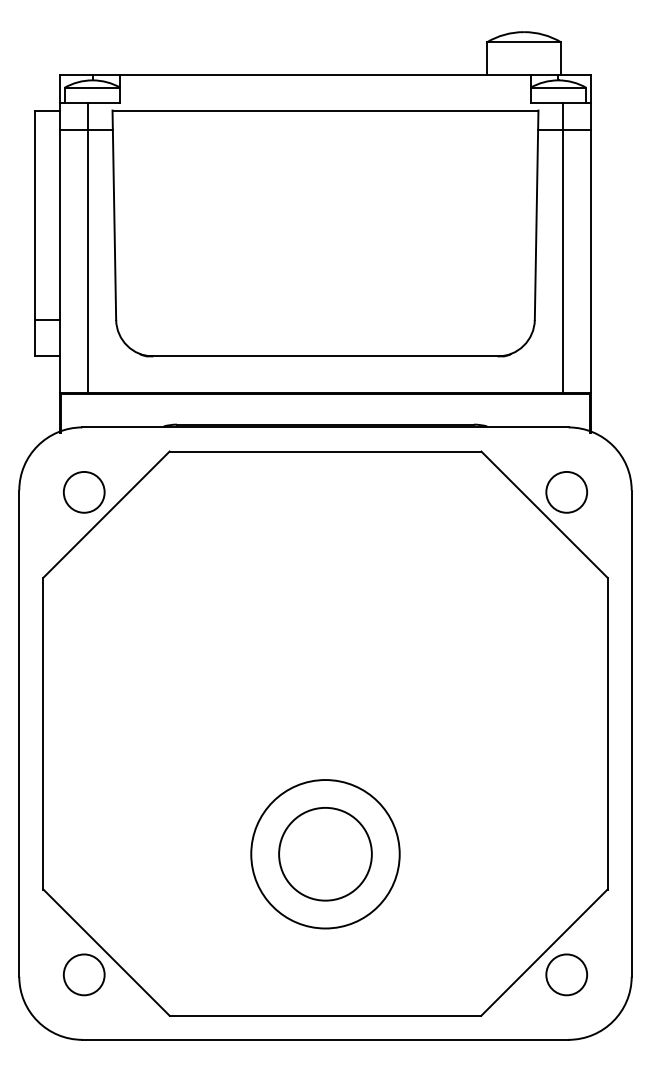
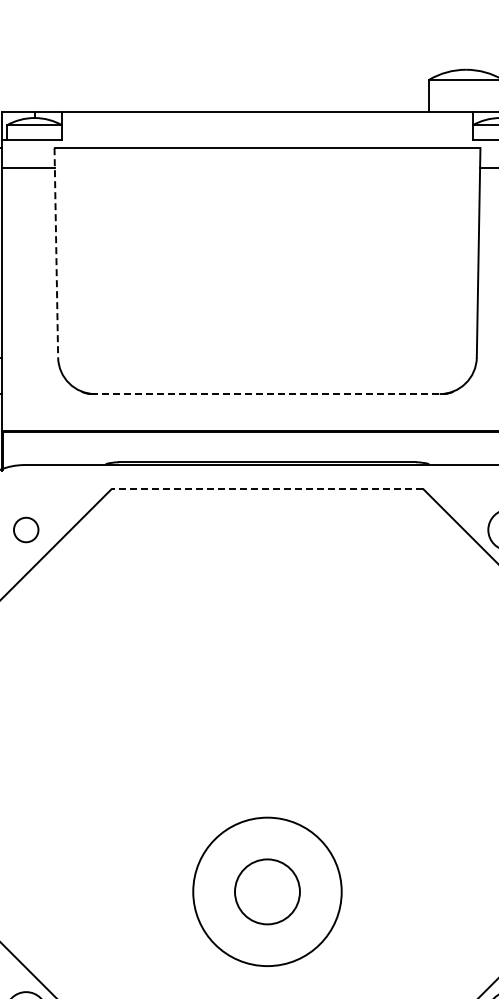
line: (114, 215) -> (56, 253), solid -> dashed
line: (87, 247) -> (29, 285), removed
line: (325, 356) -> (267, 394), solid -> dashed
line: (325, 451) -> (267, 489), solid -> dashed
circle: (83, 491) -> (25, 529), size x0.6
circle: (325, 853) -> (267, 891), size x0.7

